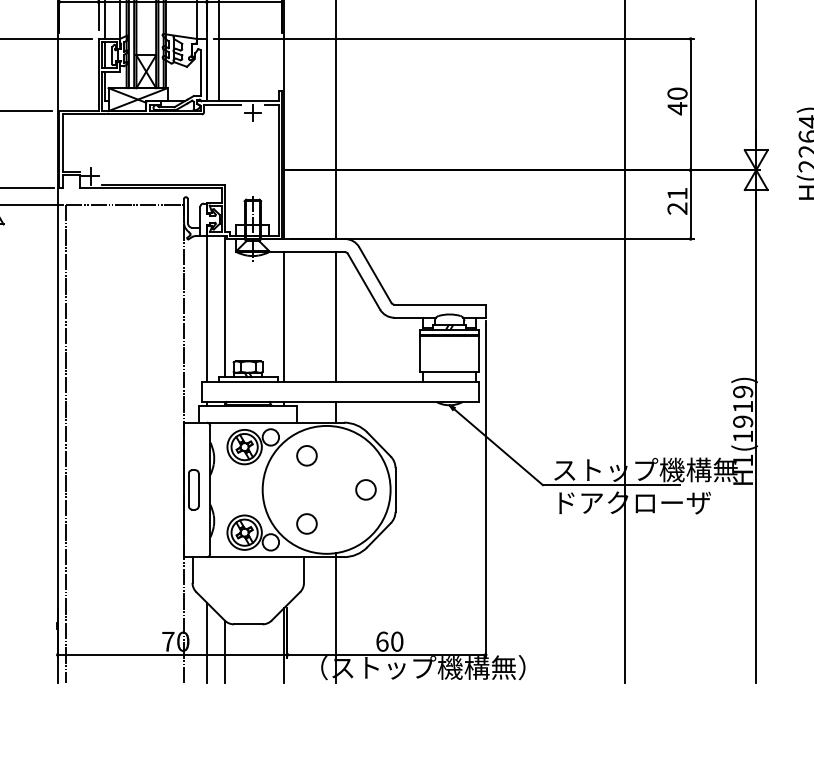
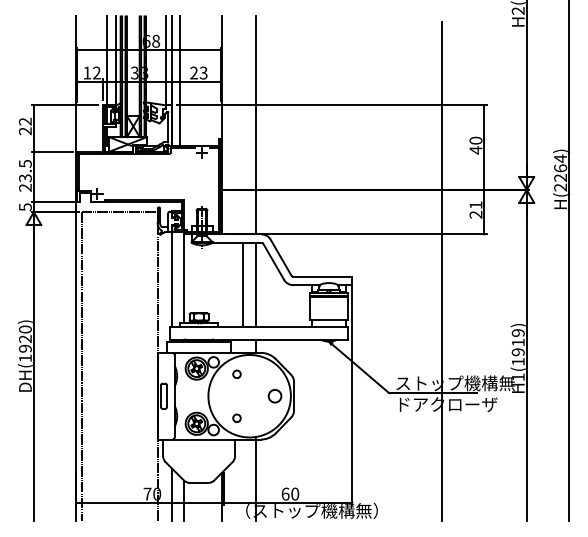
line: (284, 316) -> (243, 284), moved
circle: (306, 456) -> (236, 374), size x0.6
circle: (306, 524) -> (236, 418), size x0.6

